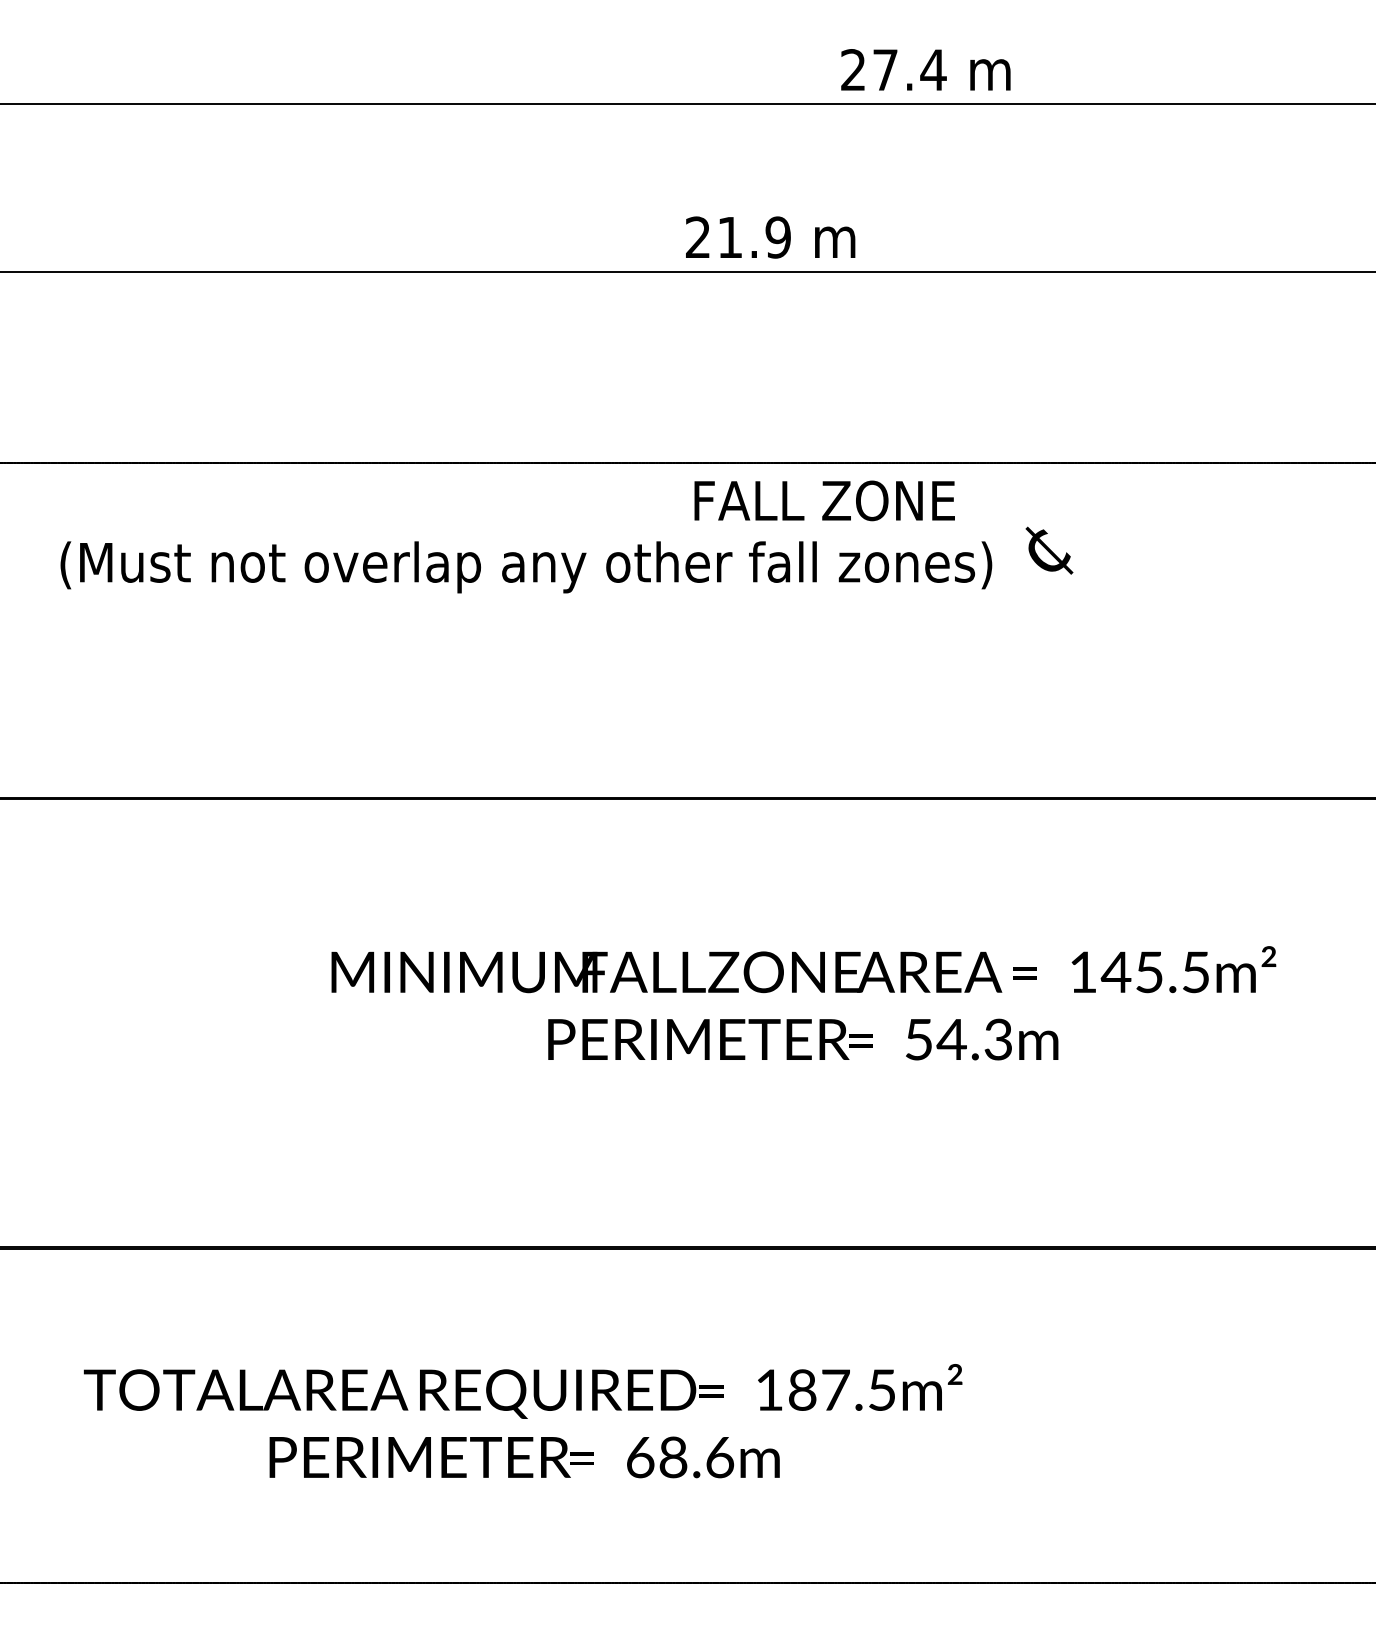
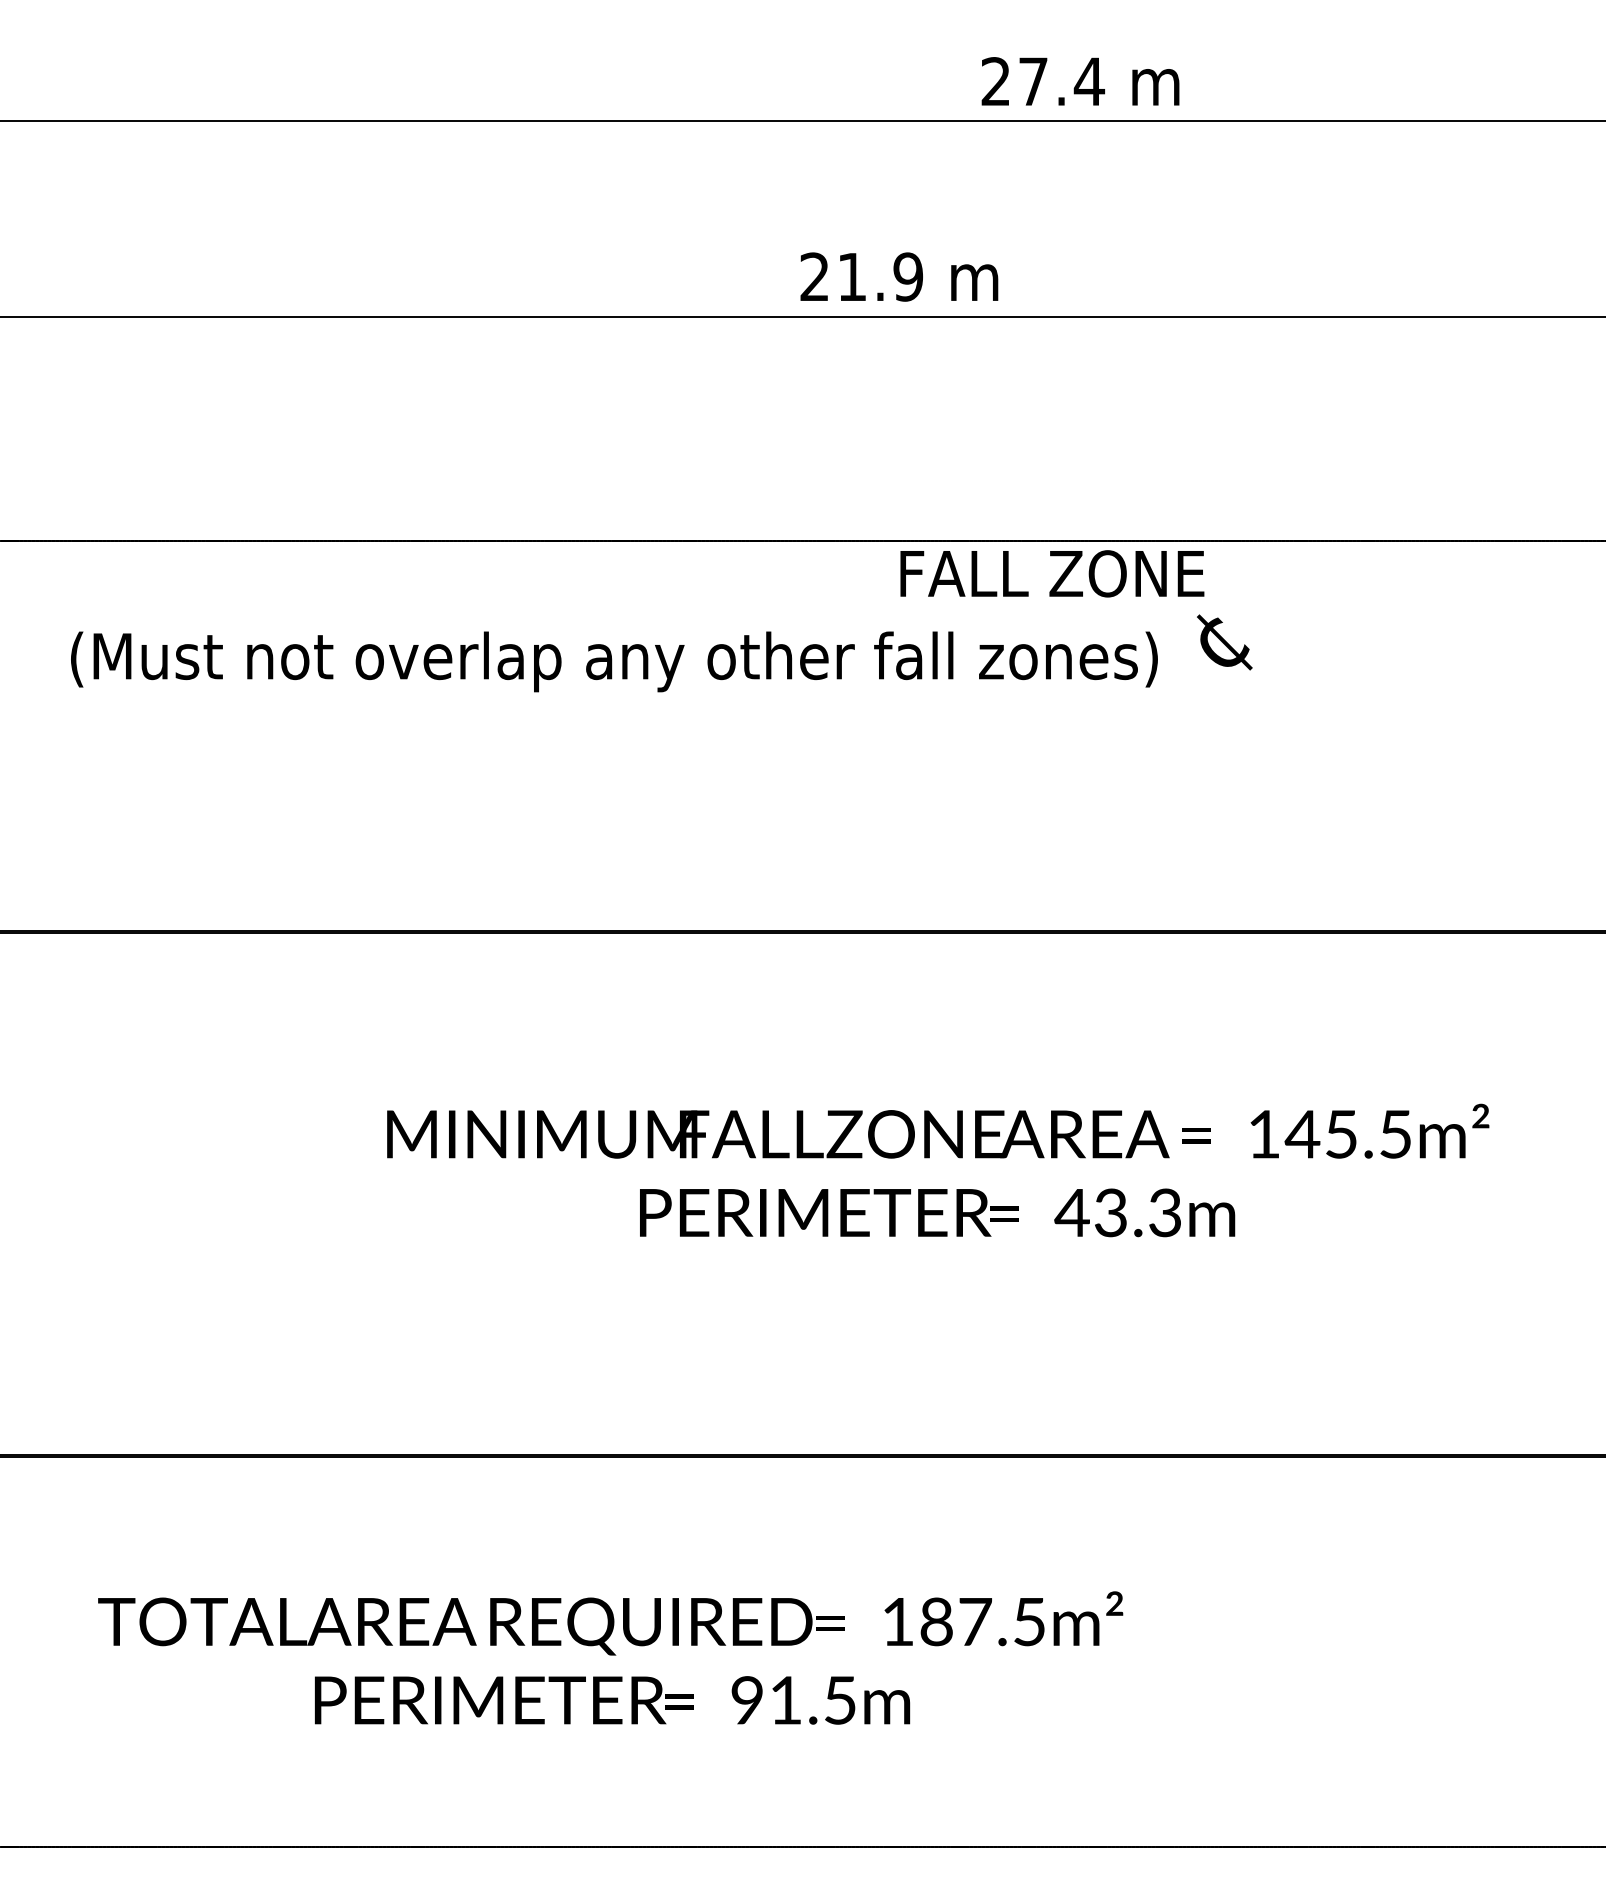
text: (824, 500) -> (1052, 573), moved
text: (934, 1039) -> (1090, 1212), 54.3m -> 43.3m
text: (680, 1457) -> (794, 1700), 68.6m -> 91.5m

